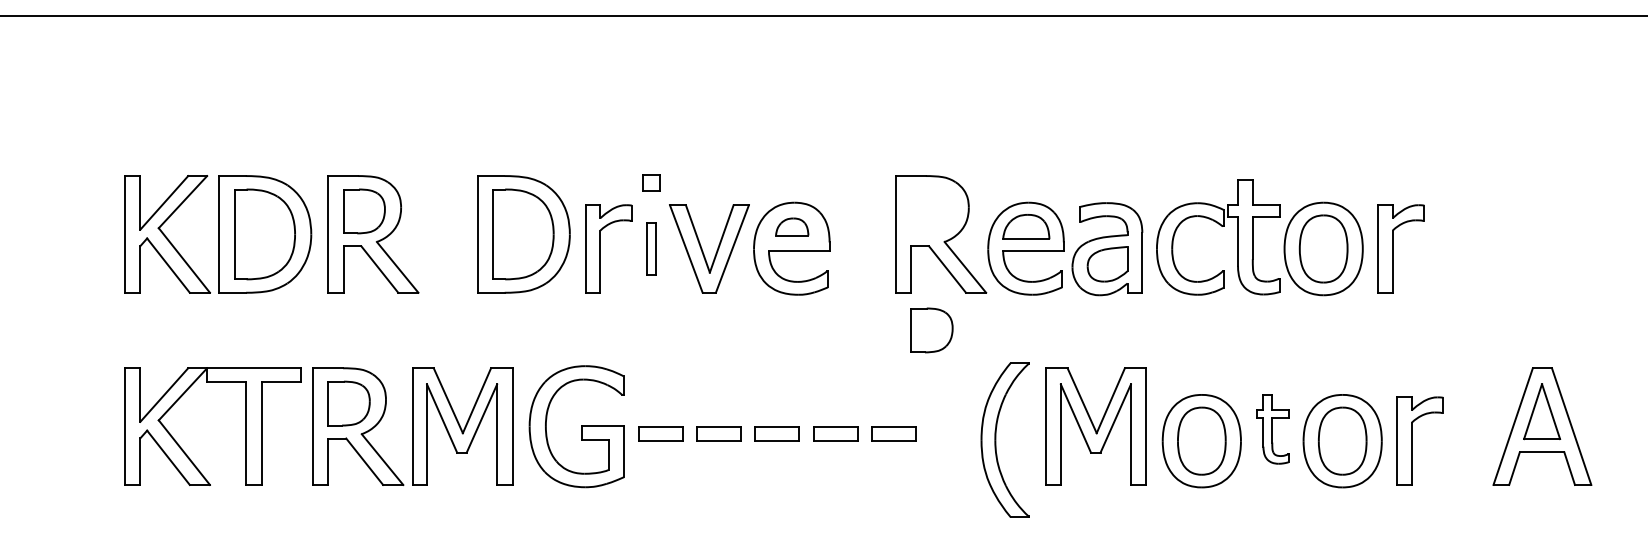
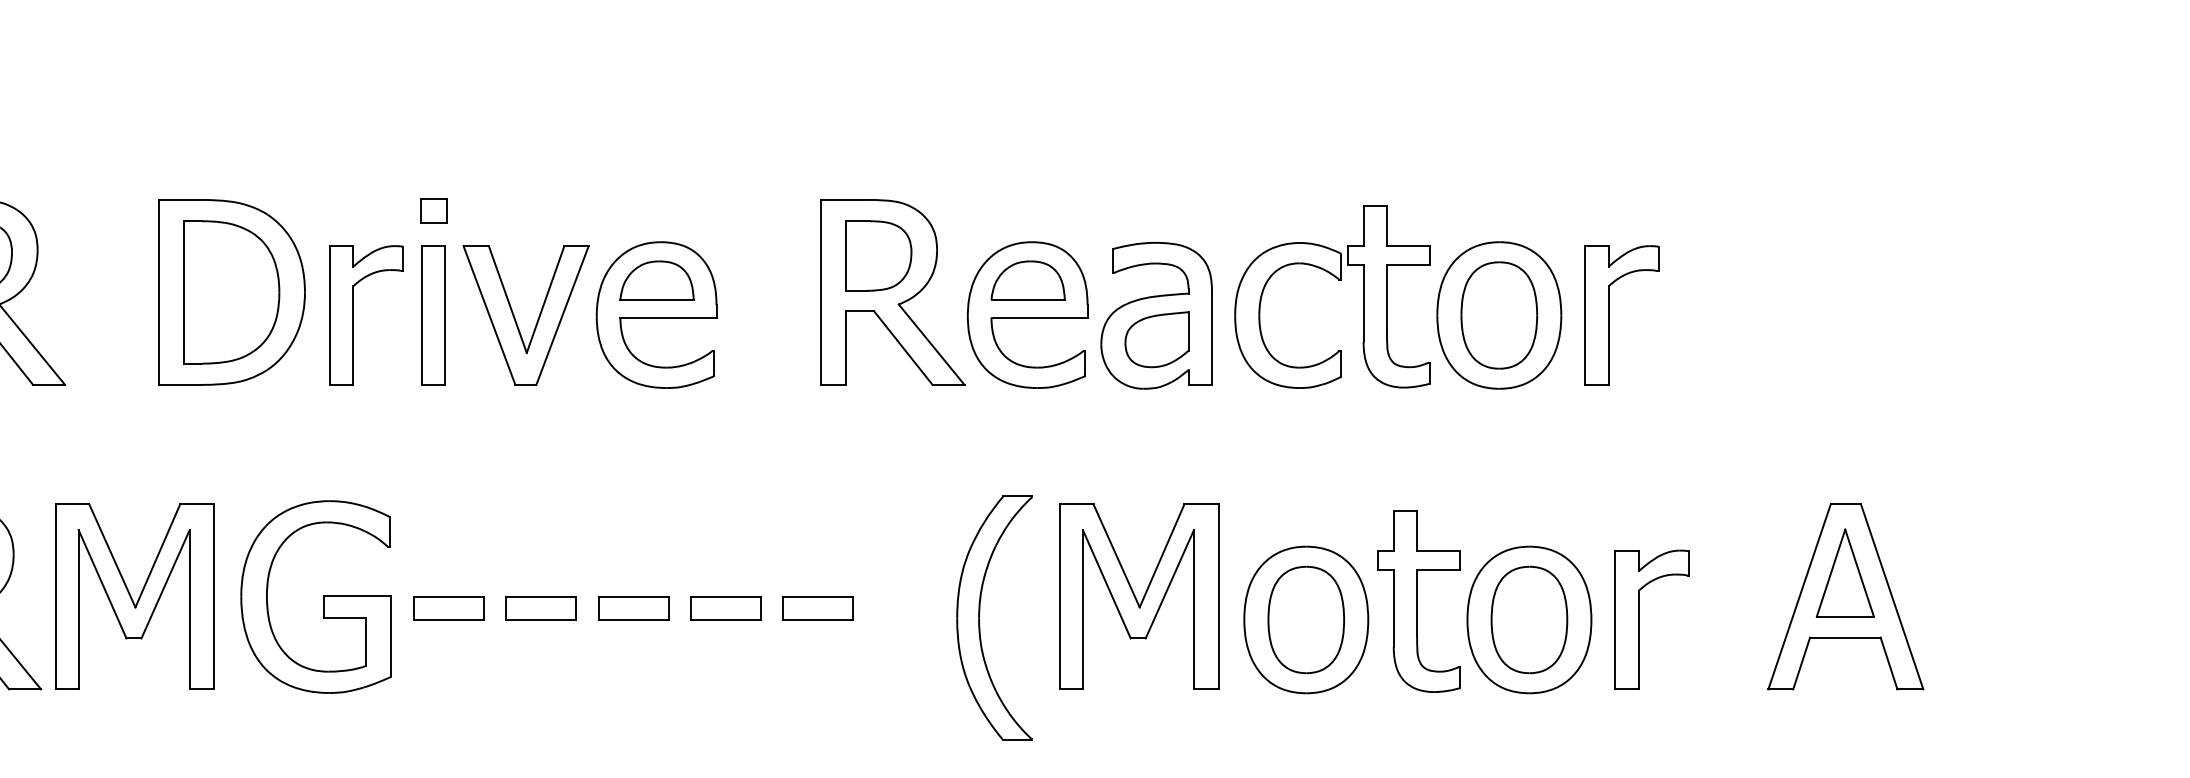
part: (792, 226) -> (657, 279), size x1.43
part: (651, 248) -> (434, 314), size x1.67
part: (931, 330) -> (877, 256), moved
part: (1272, 429) -> (1418, 601), size x1.67

